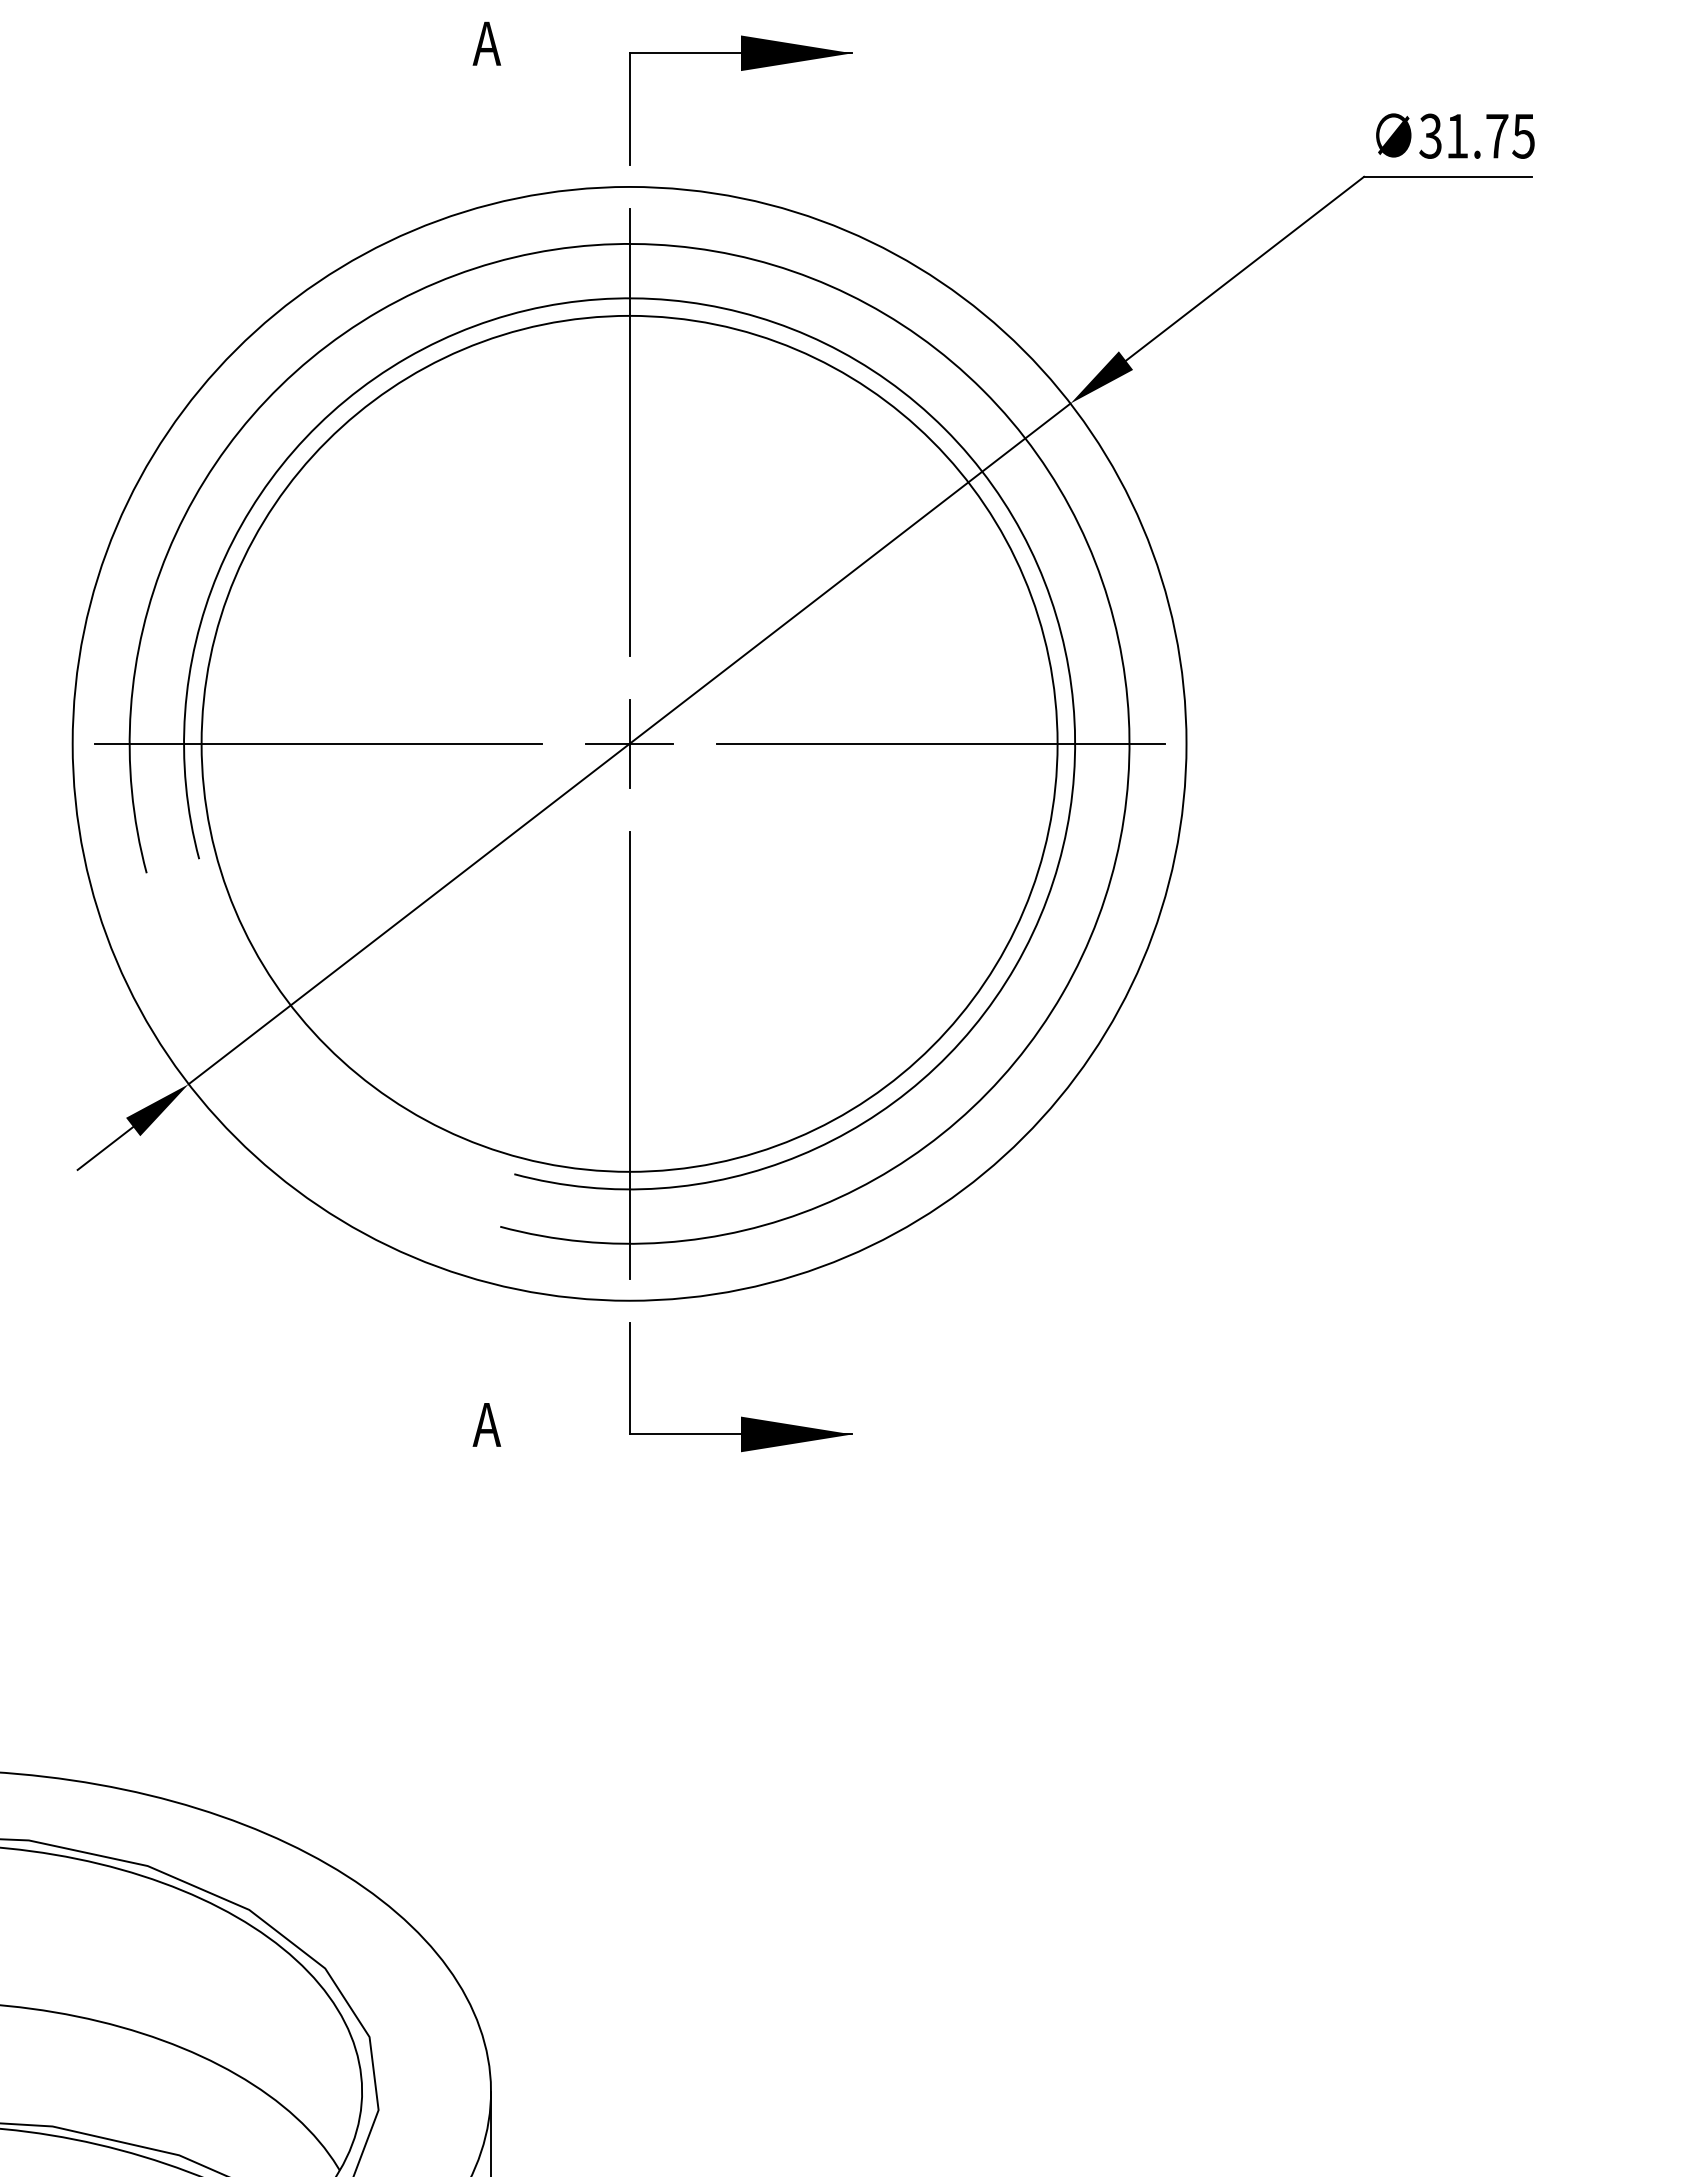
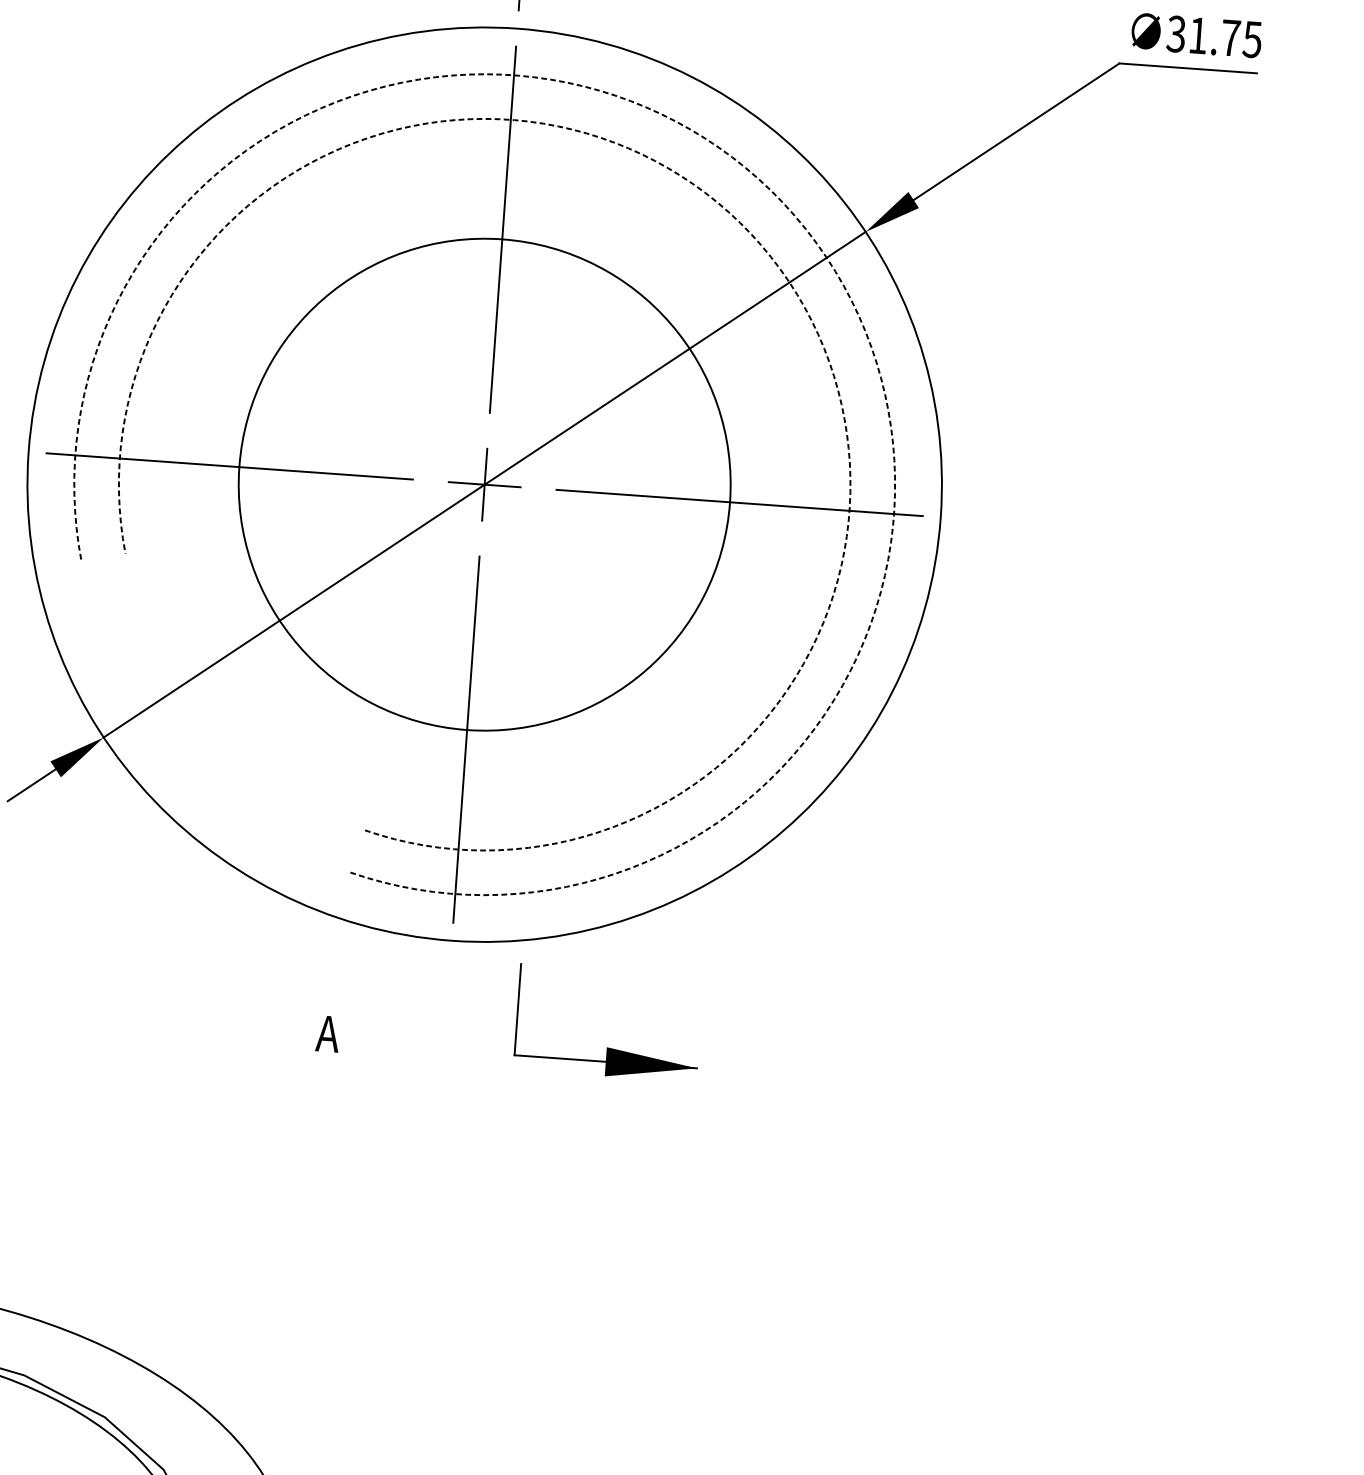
arc: (983, 390) -> (795, 216), solid -> dashed
arc: (944, 428) -> (761, 244), solid -> dashed
circle: (629, 743) -> (484, 484), size x0.7
part: (741, 1416) -> (607, 1047), moved

